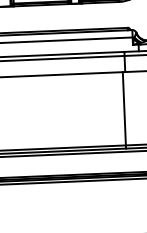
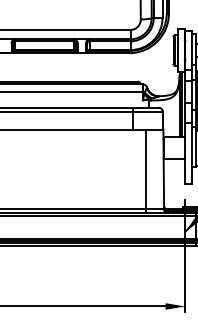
line: (124, 109) -> (145, 170), moved

